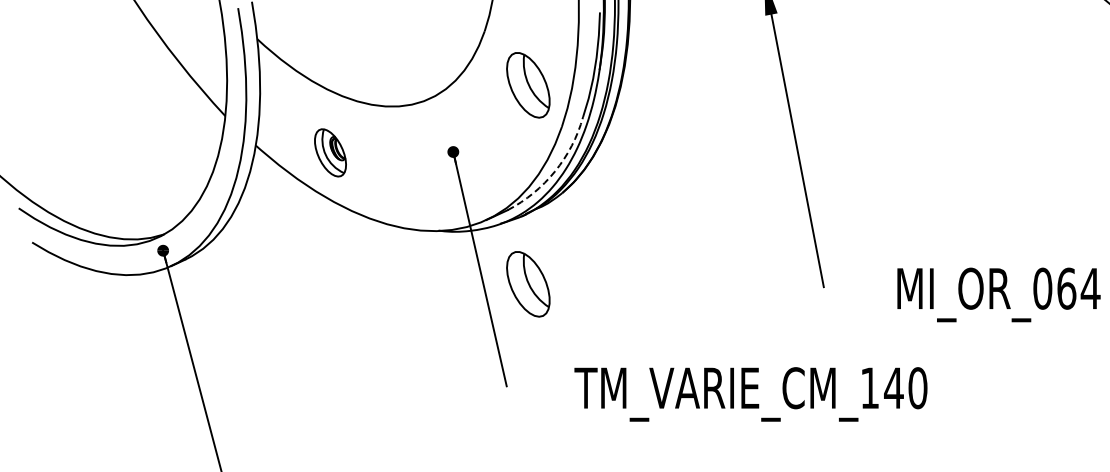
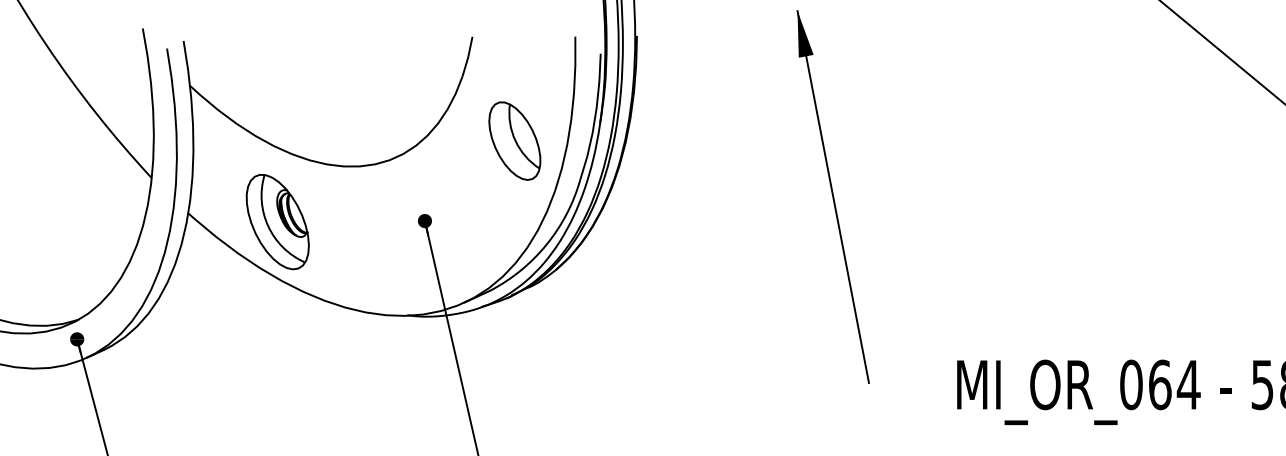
part: (330, 152) -> (277, 221), size x1.67
arc: (555, 171) -> (547, 244), dashed -> solid
part: (528, 284) -> (515, 379), removed

